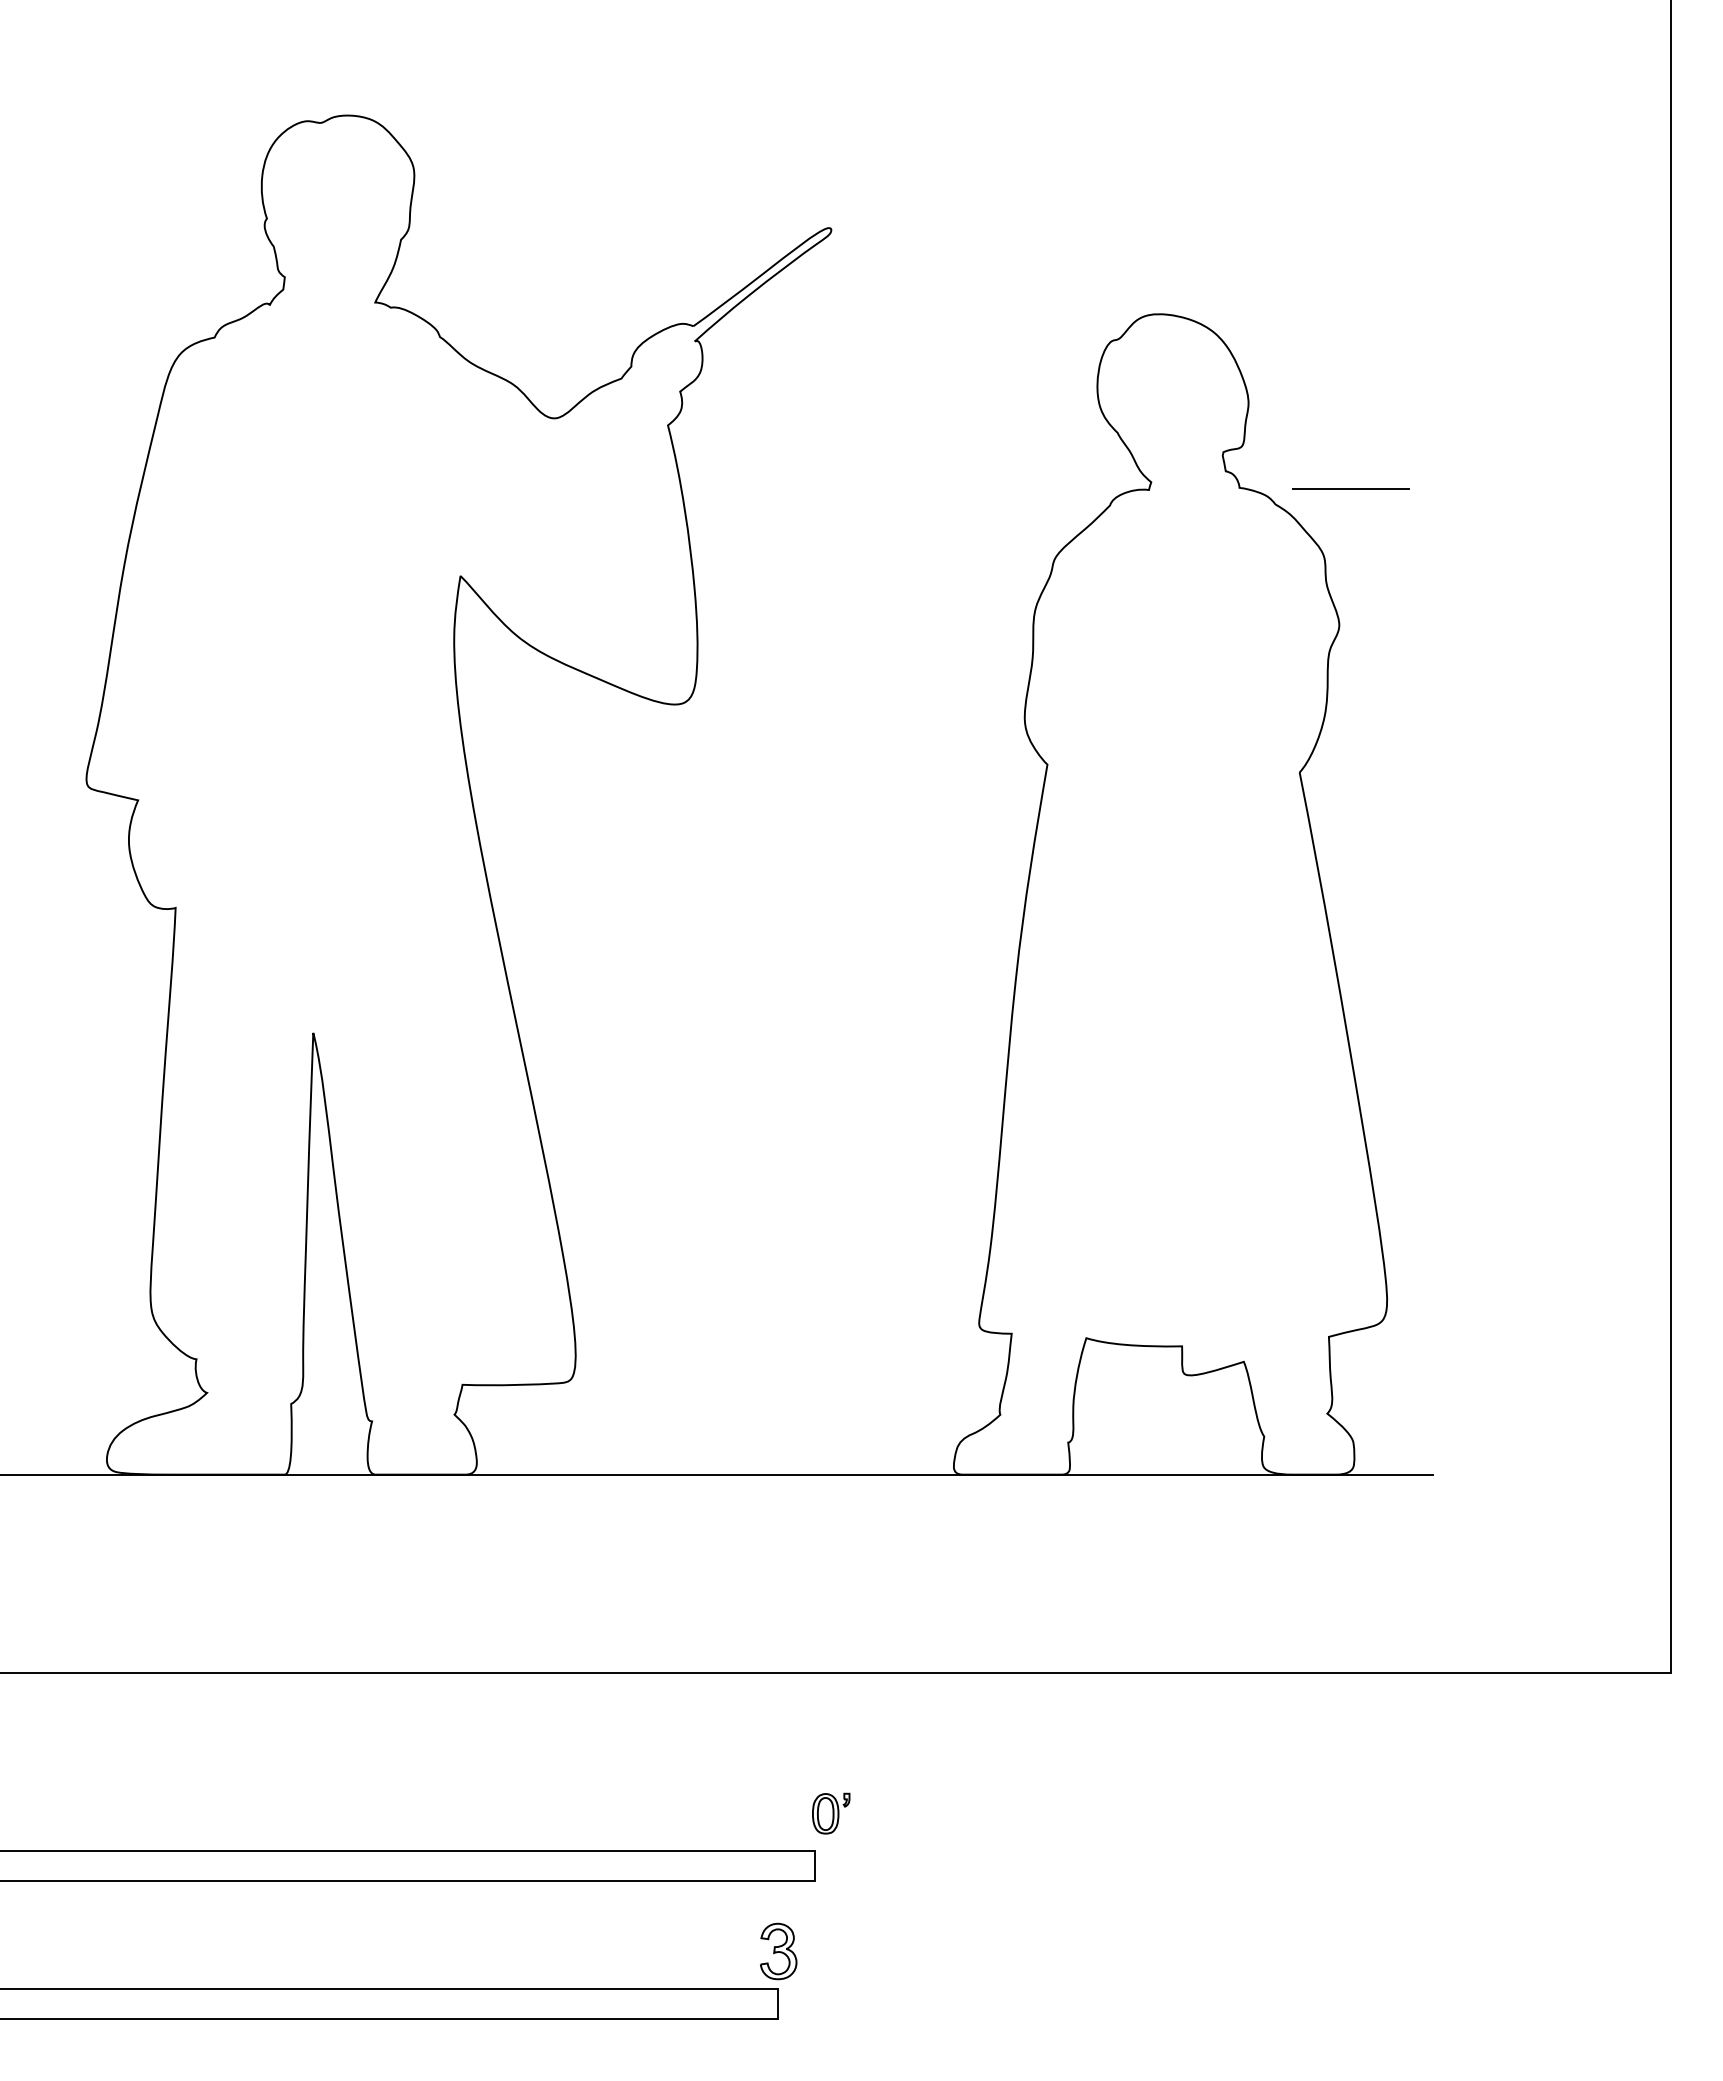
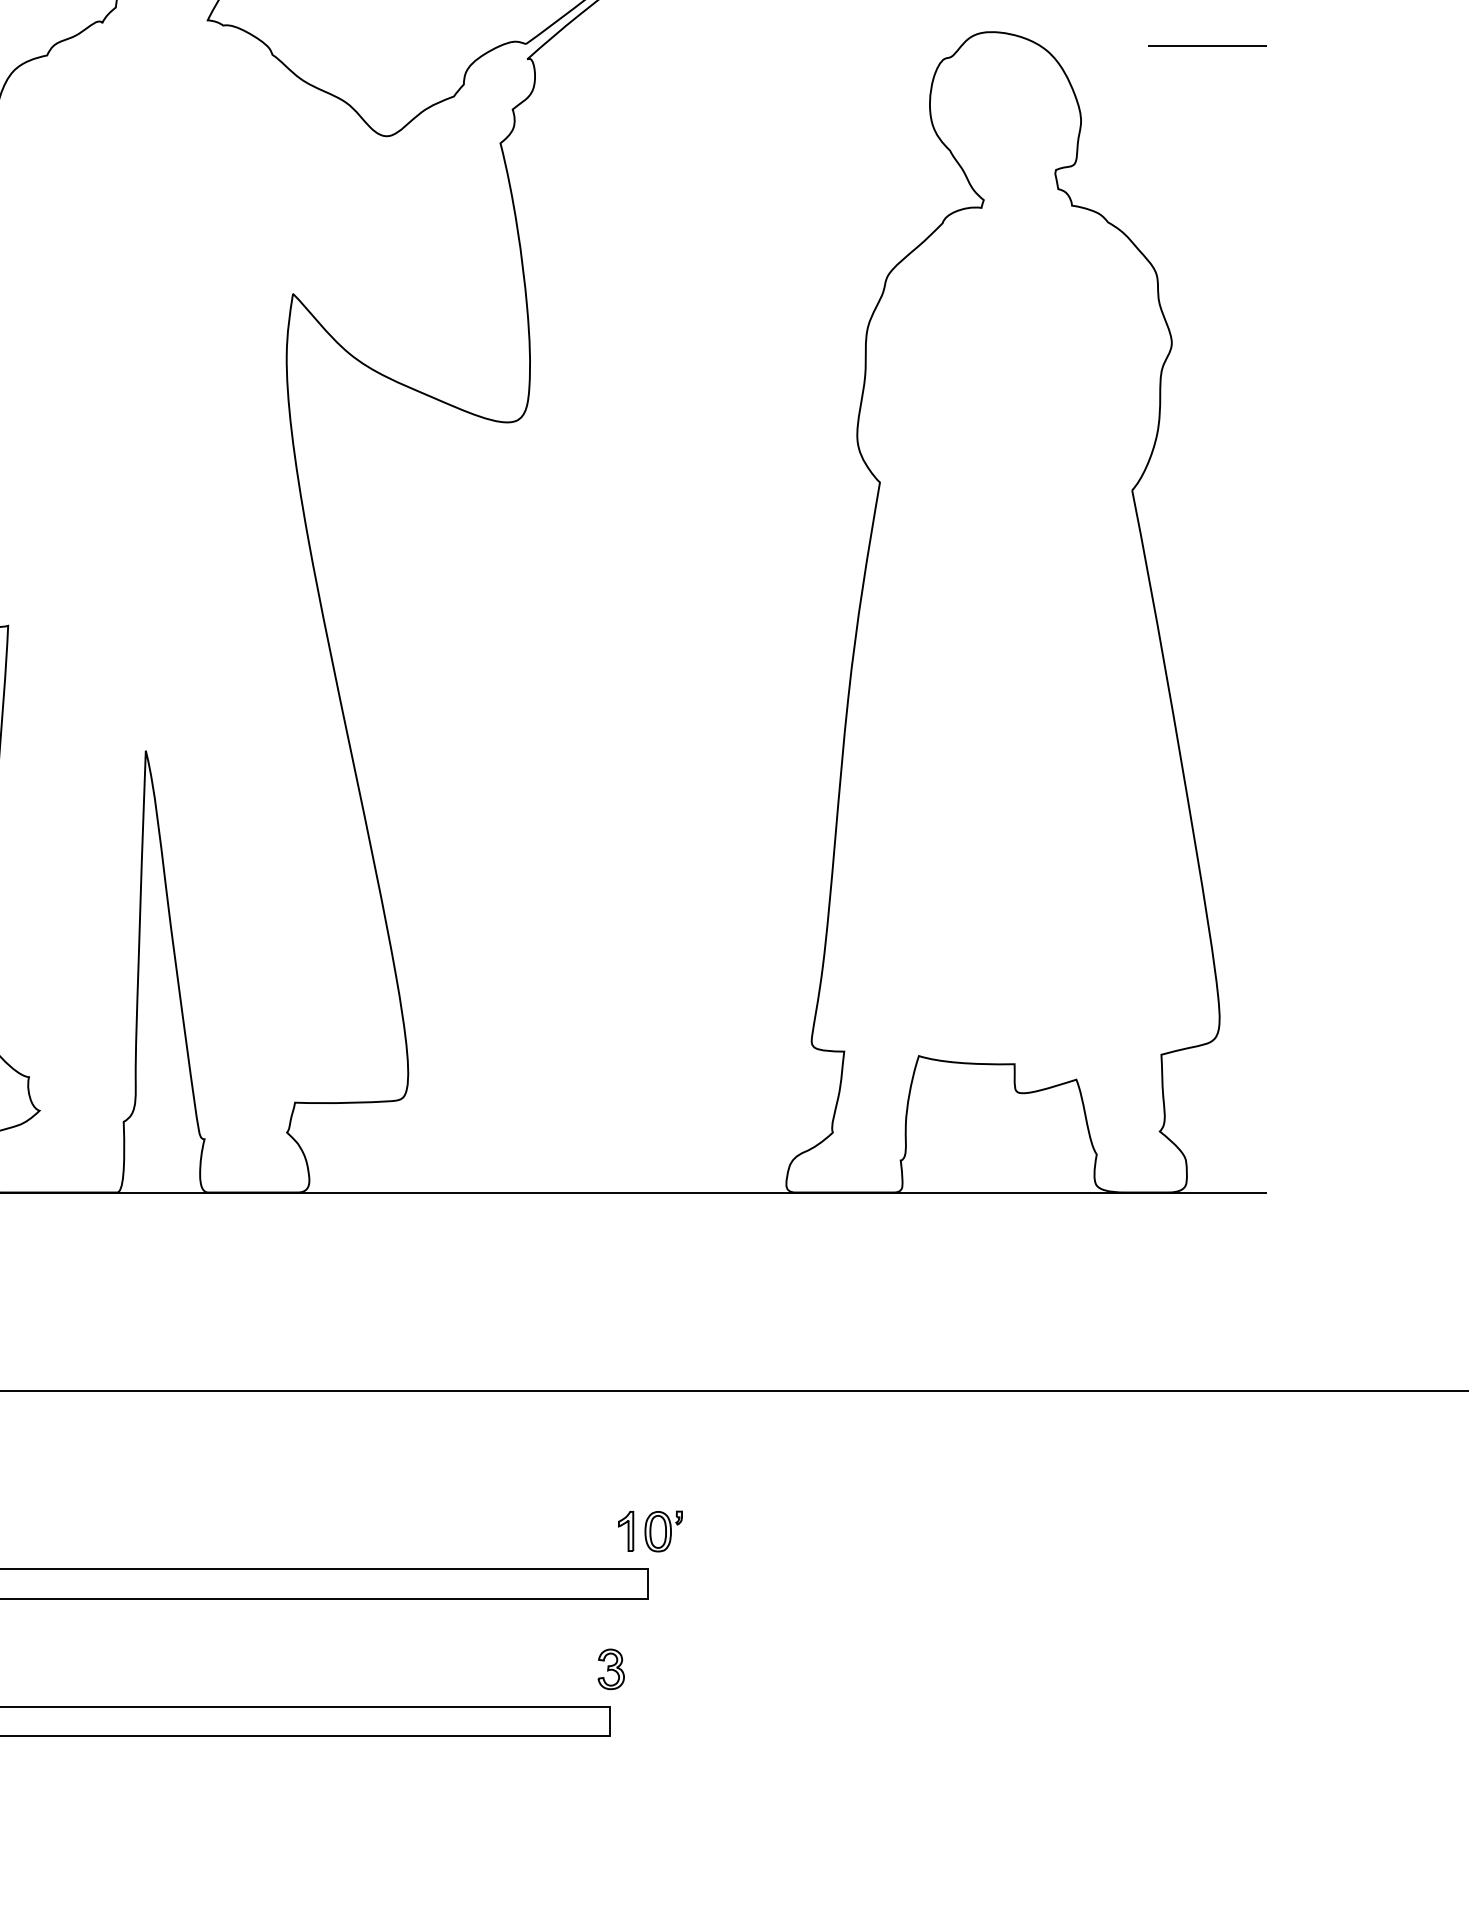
line: (1350, 488) -> (1207, 45), moved
part: (793, 1813) -> (626, 1531), added
part: (778, 1951) -> (611, 1669), size x0.71

